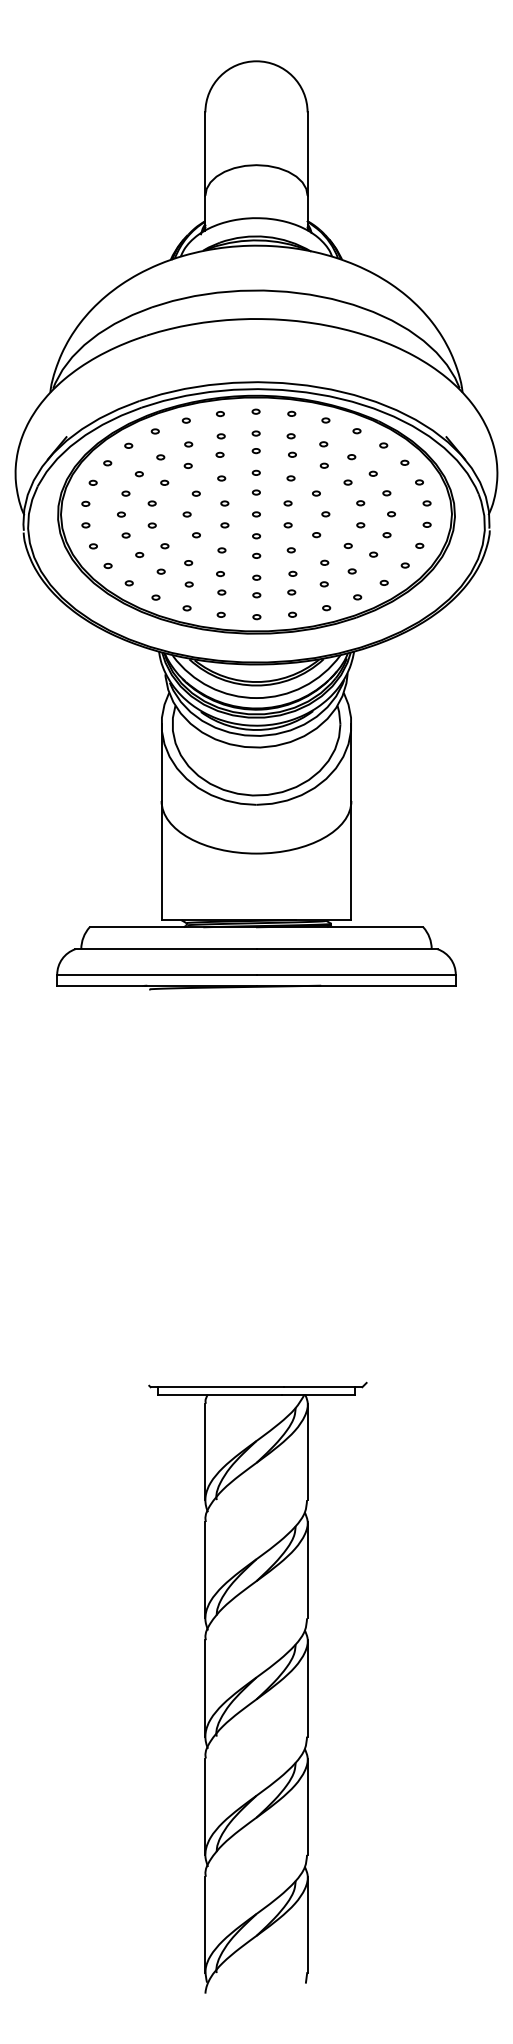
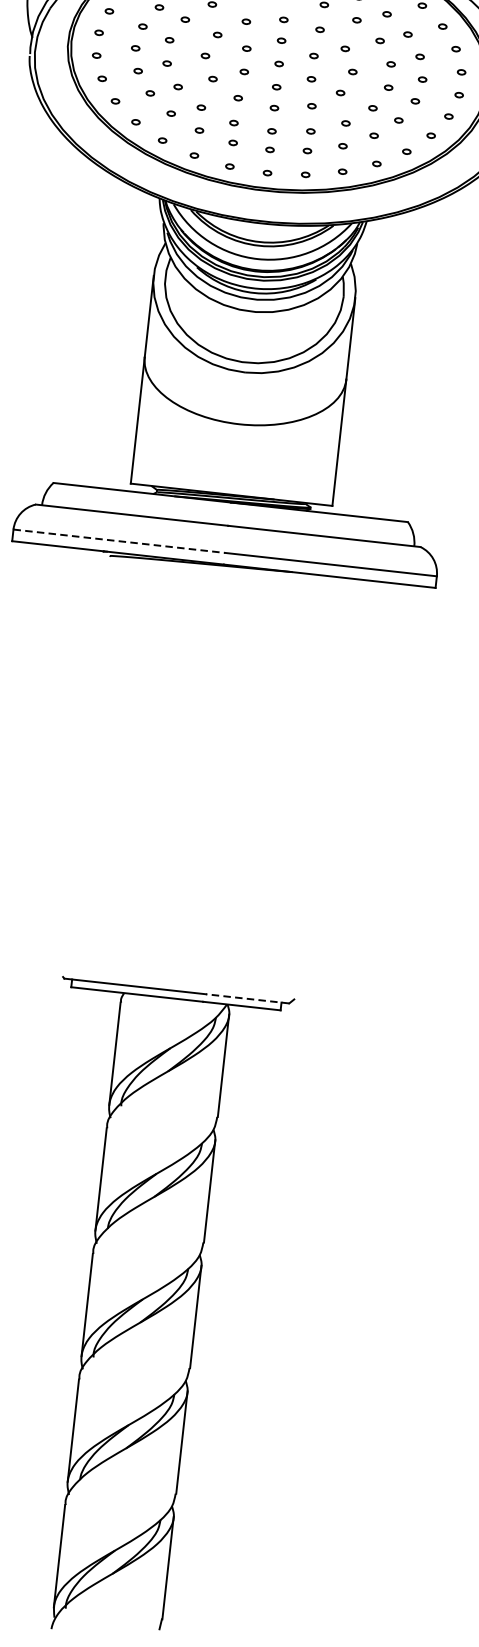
line: (156, 974) -> (118, 540), solid -> dashed
line: (322, 1387) -> (246, 999), solid -> dashed

